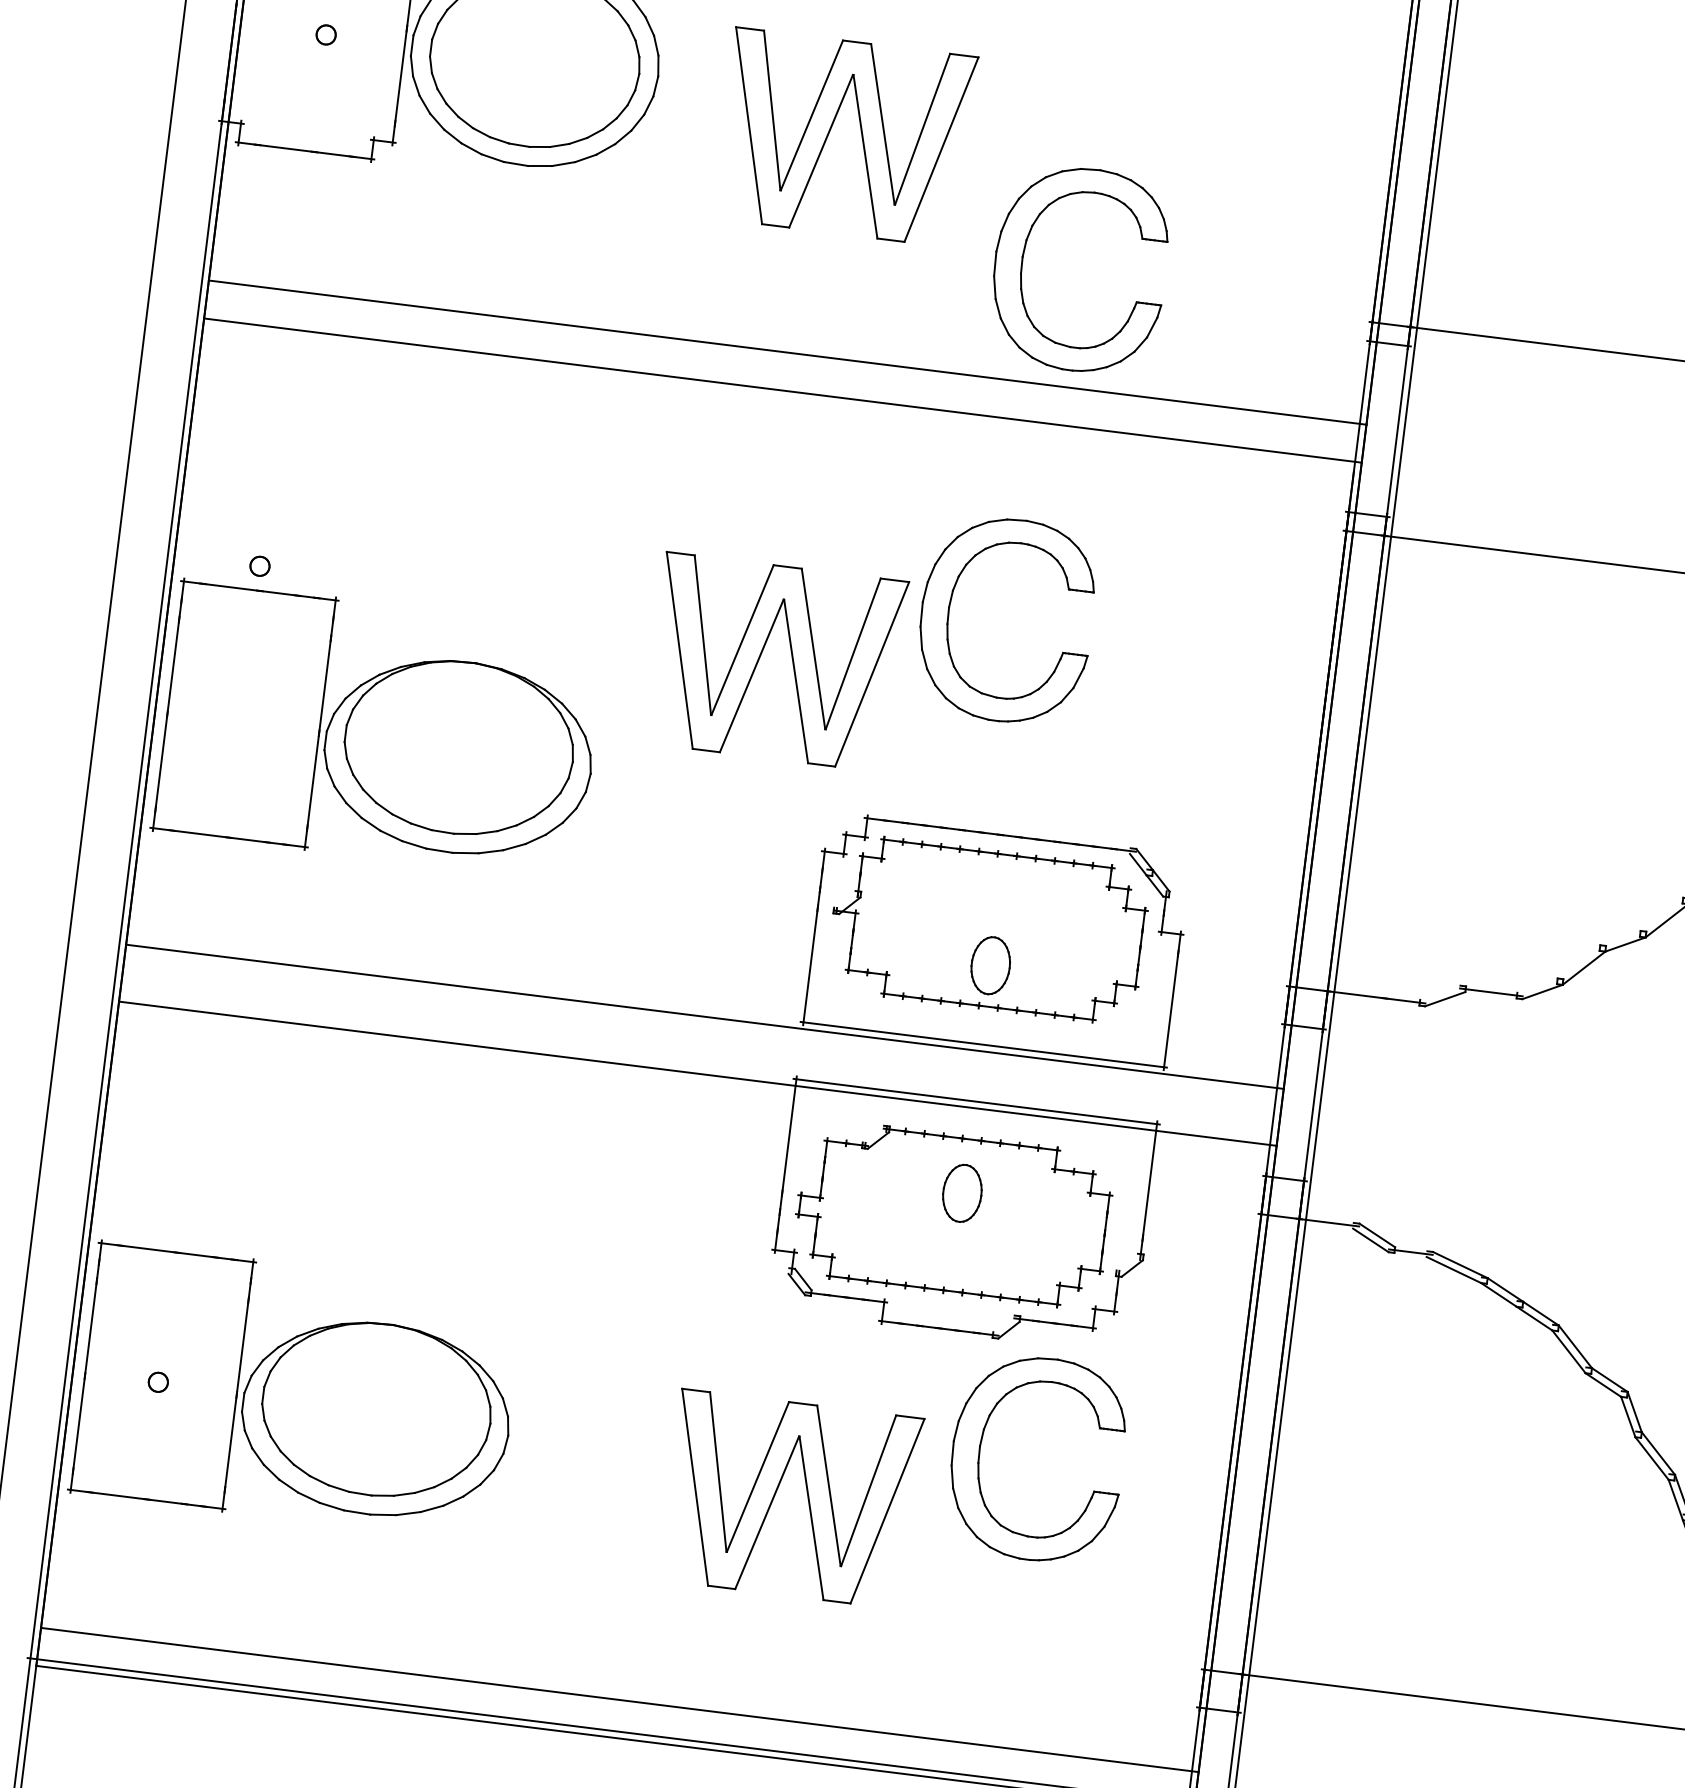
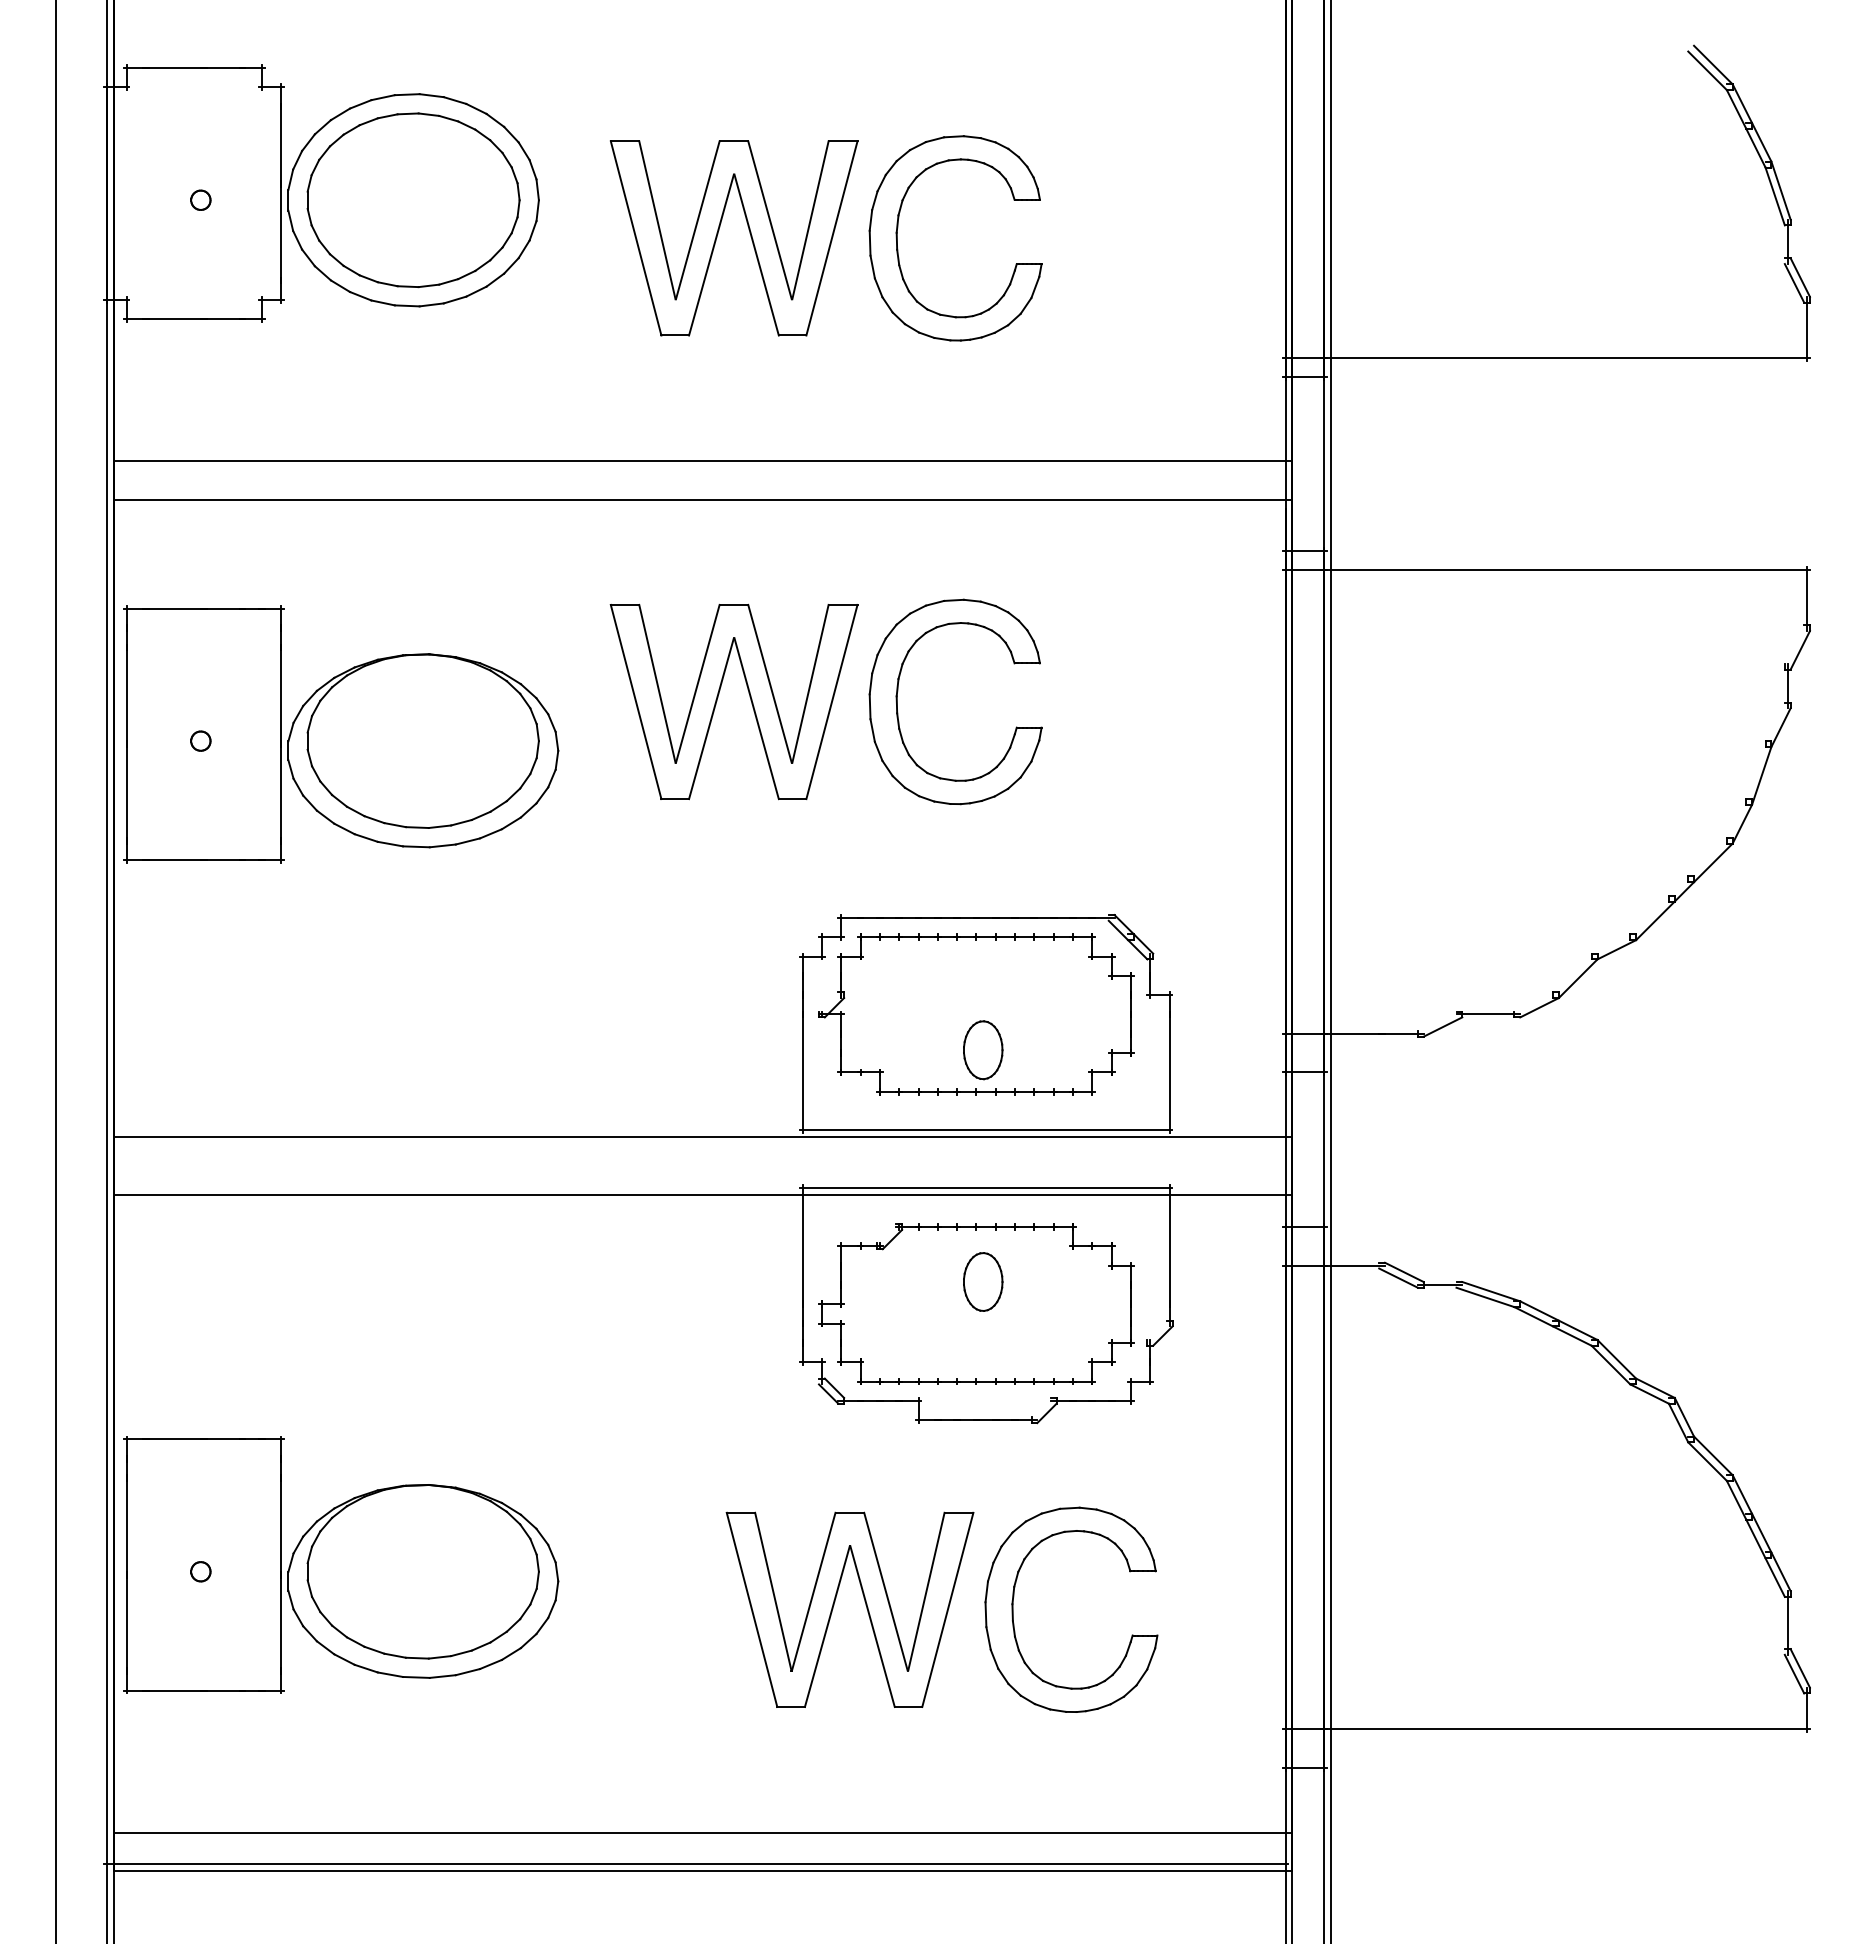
part: (1022, 262) -> (897, 238), moved
part: (761, 656) -> (718, 697), moved
part: (379, 731) -> (341, 734), moved
part: (980, 1451) -> (1013, 1609), moved

